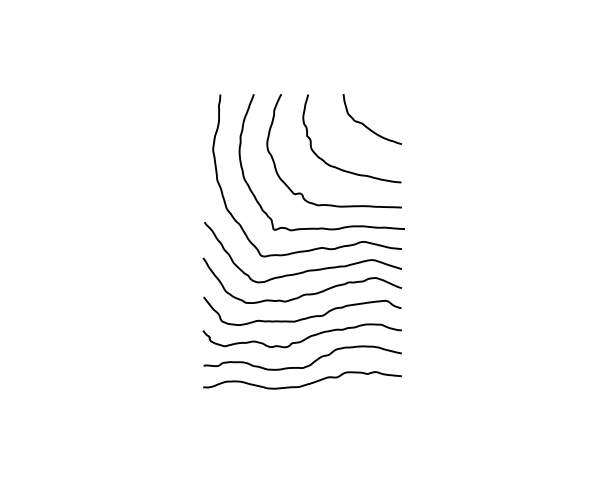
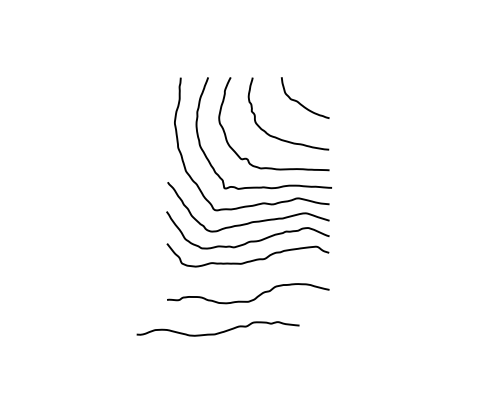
curve: (304, 338) -> (249, 277), removed
curve: (301, 384) -> (217, 332), moved

